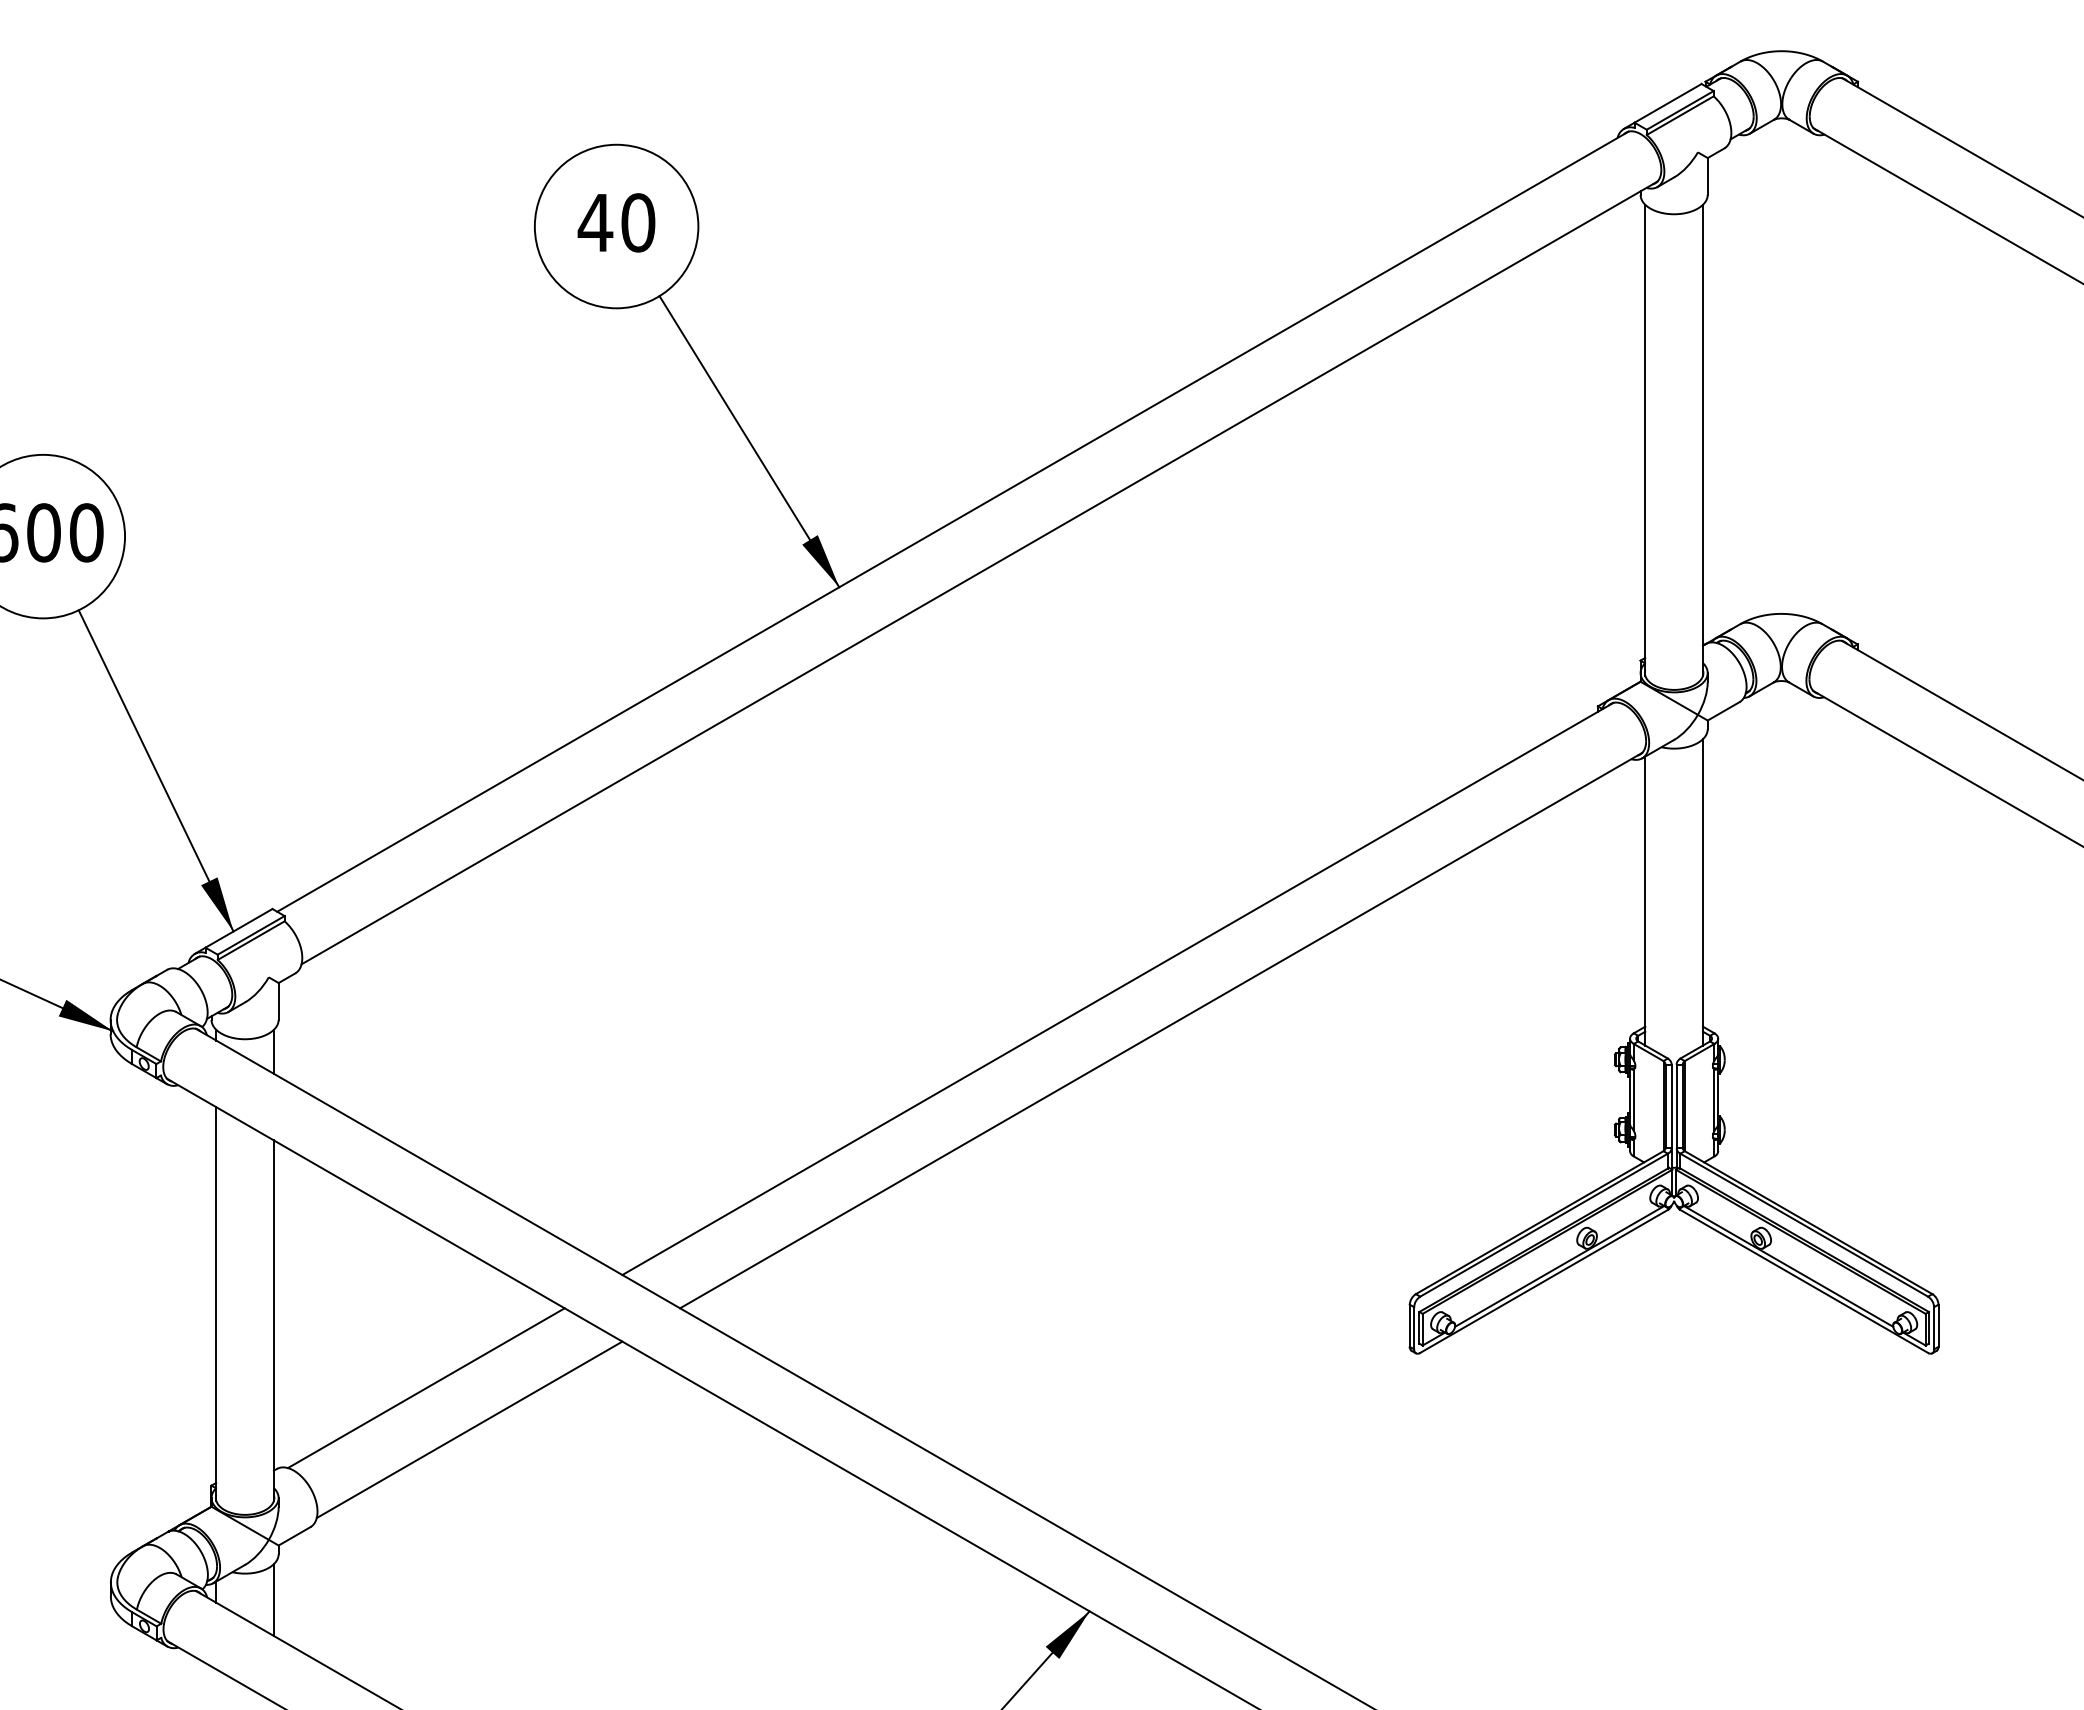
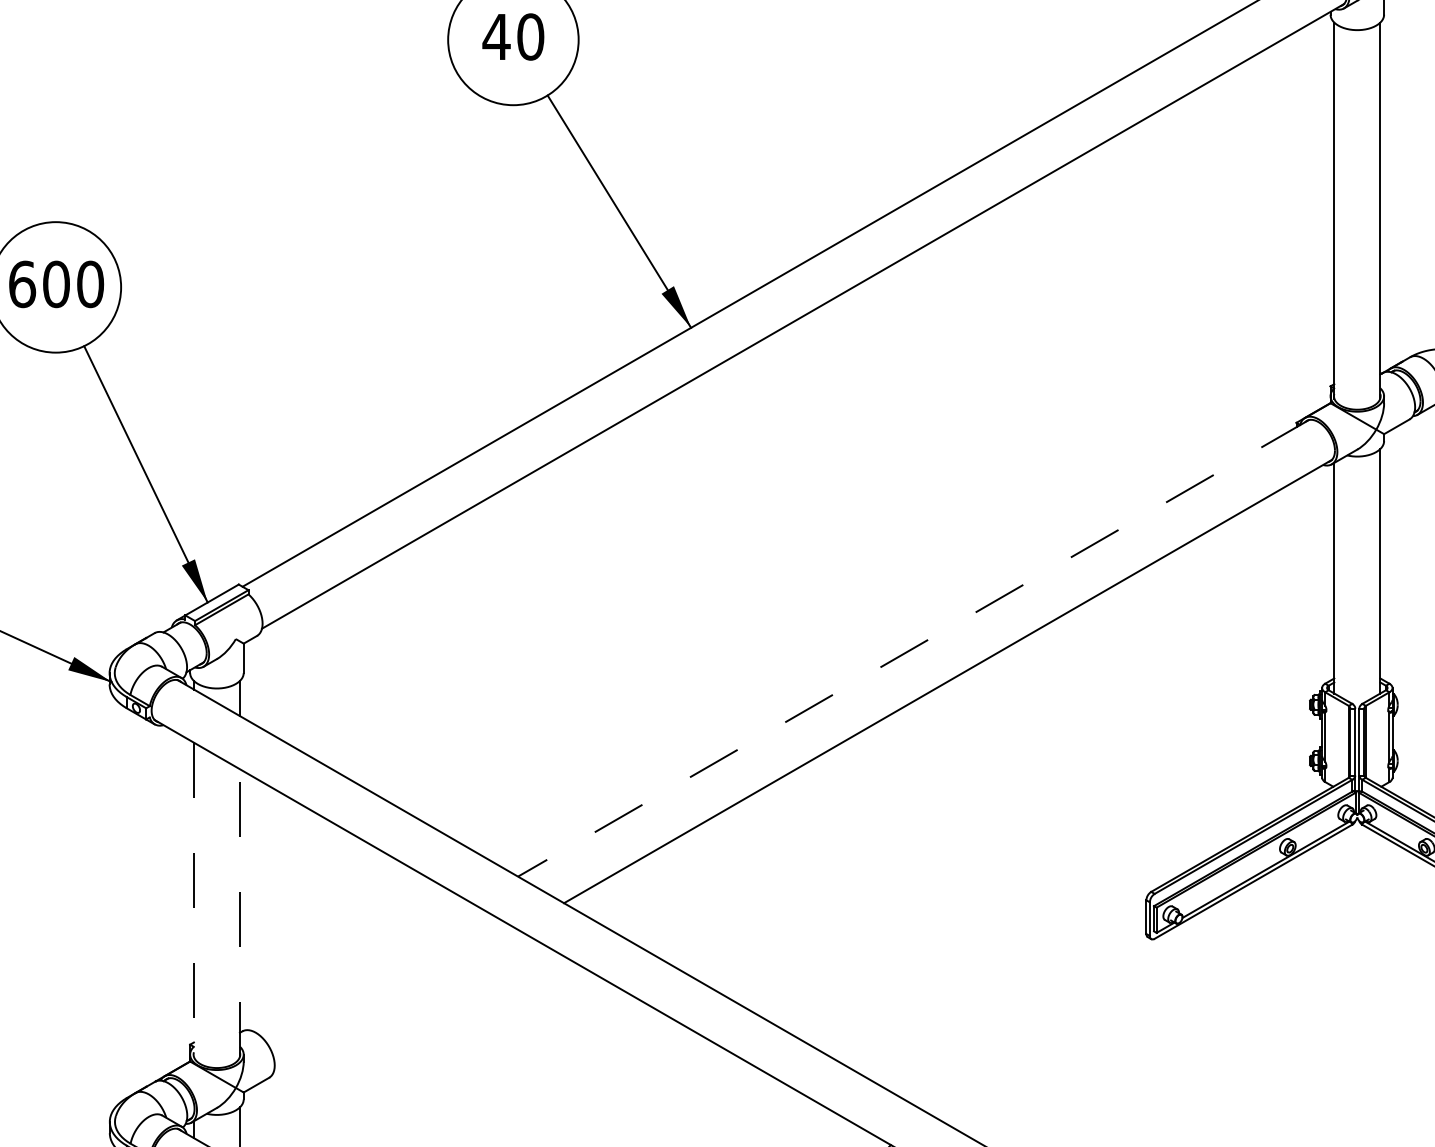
line: (1117, 989) -> (913, 648), solid -> dashed
line: (216, 1304) -> (194, 900), solid -> dashed
line: (273, 1320) -> (239, 912), solid -> dashed
line: (425, 1388) -> (360, 967), removed
line: (469, 1429) -> (396, 999), removed

